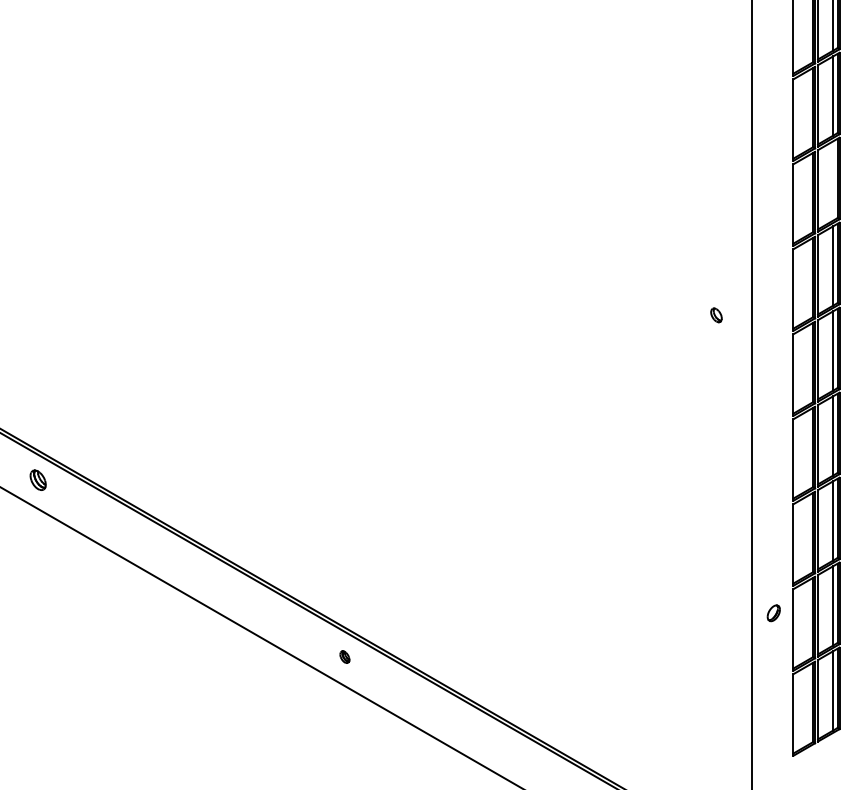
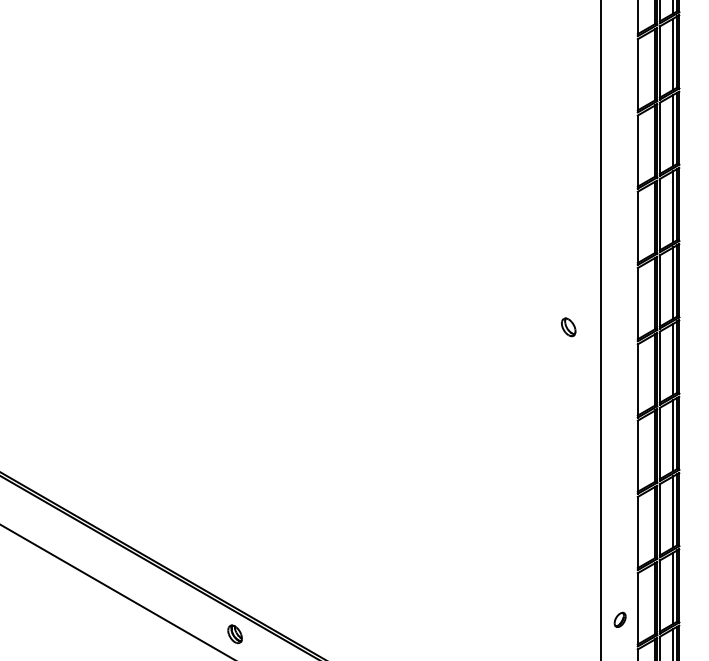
line: (833, 180) -> (673, 206), added
part: (716, 315) -> (568, 327), size x1.43
part: (773, 613) -> (619, 620), moved
part: (344, 656) -> (234, 633), size x1.67

